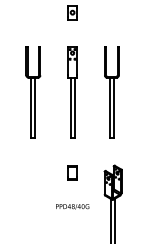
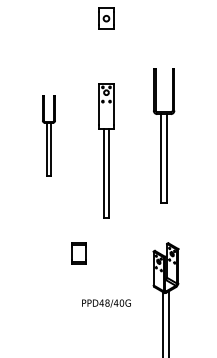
part: (33, 92) -> (49, 135), size x0.6
part: (72, 92) -> (106, 150), moved
part: (72, 172) -> (78, 253), moved

